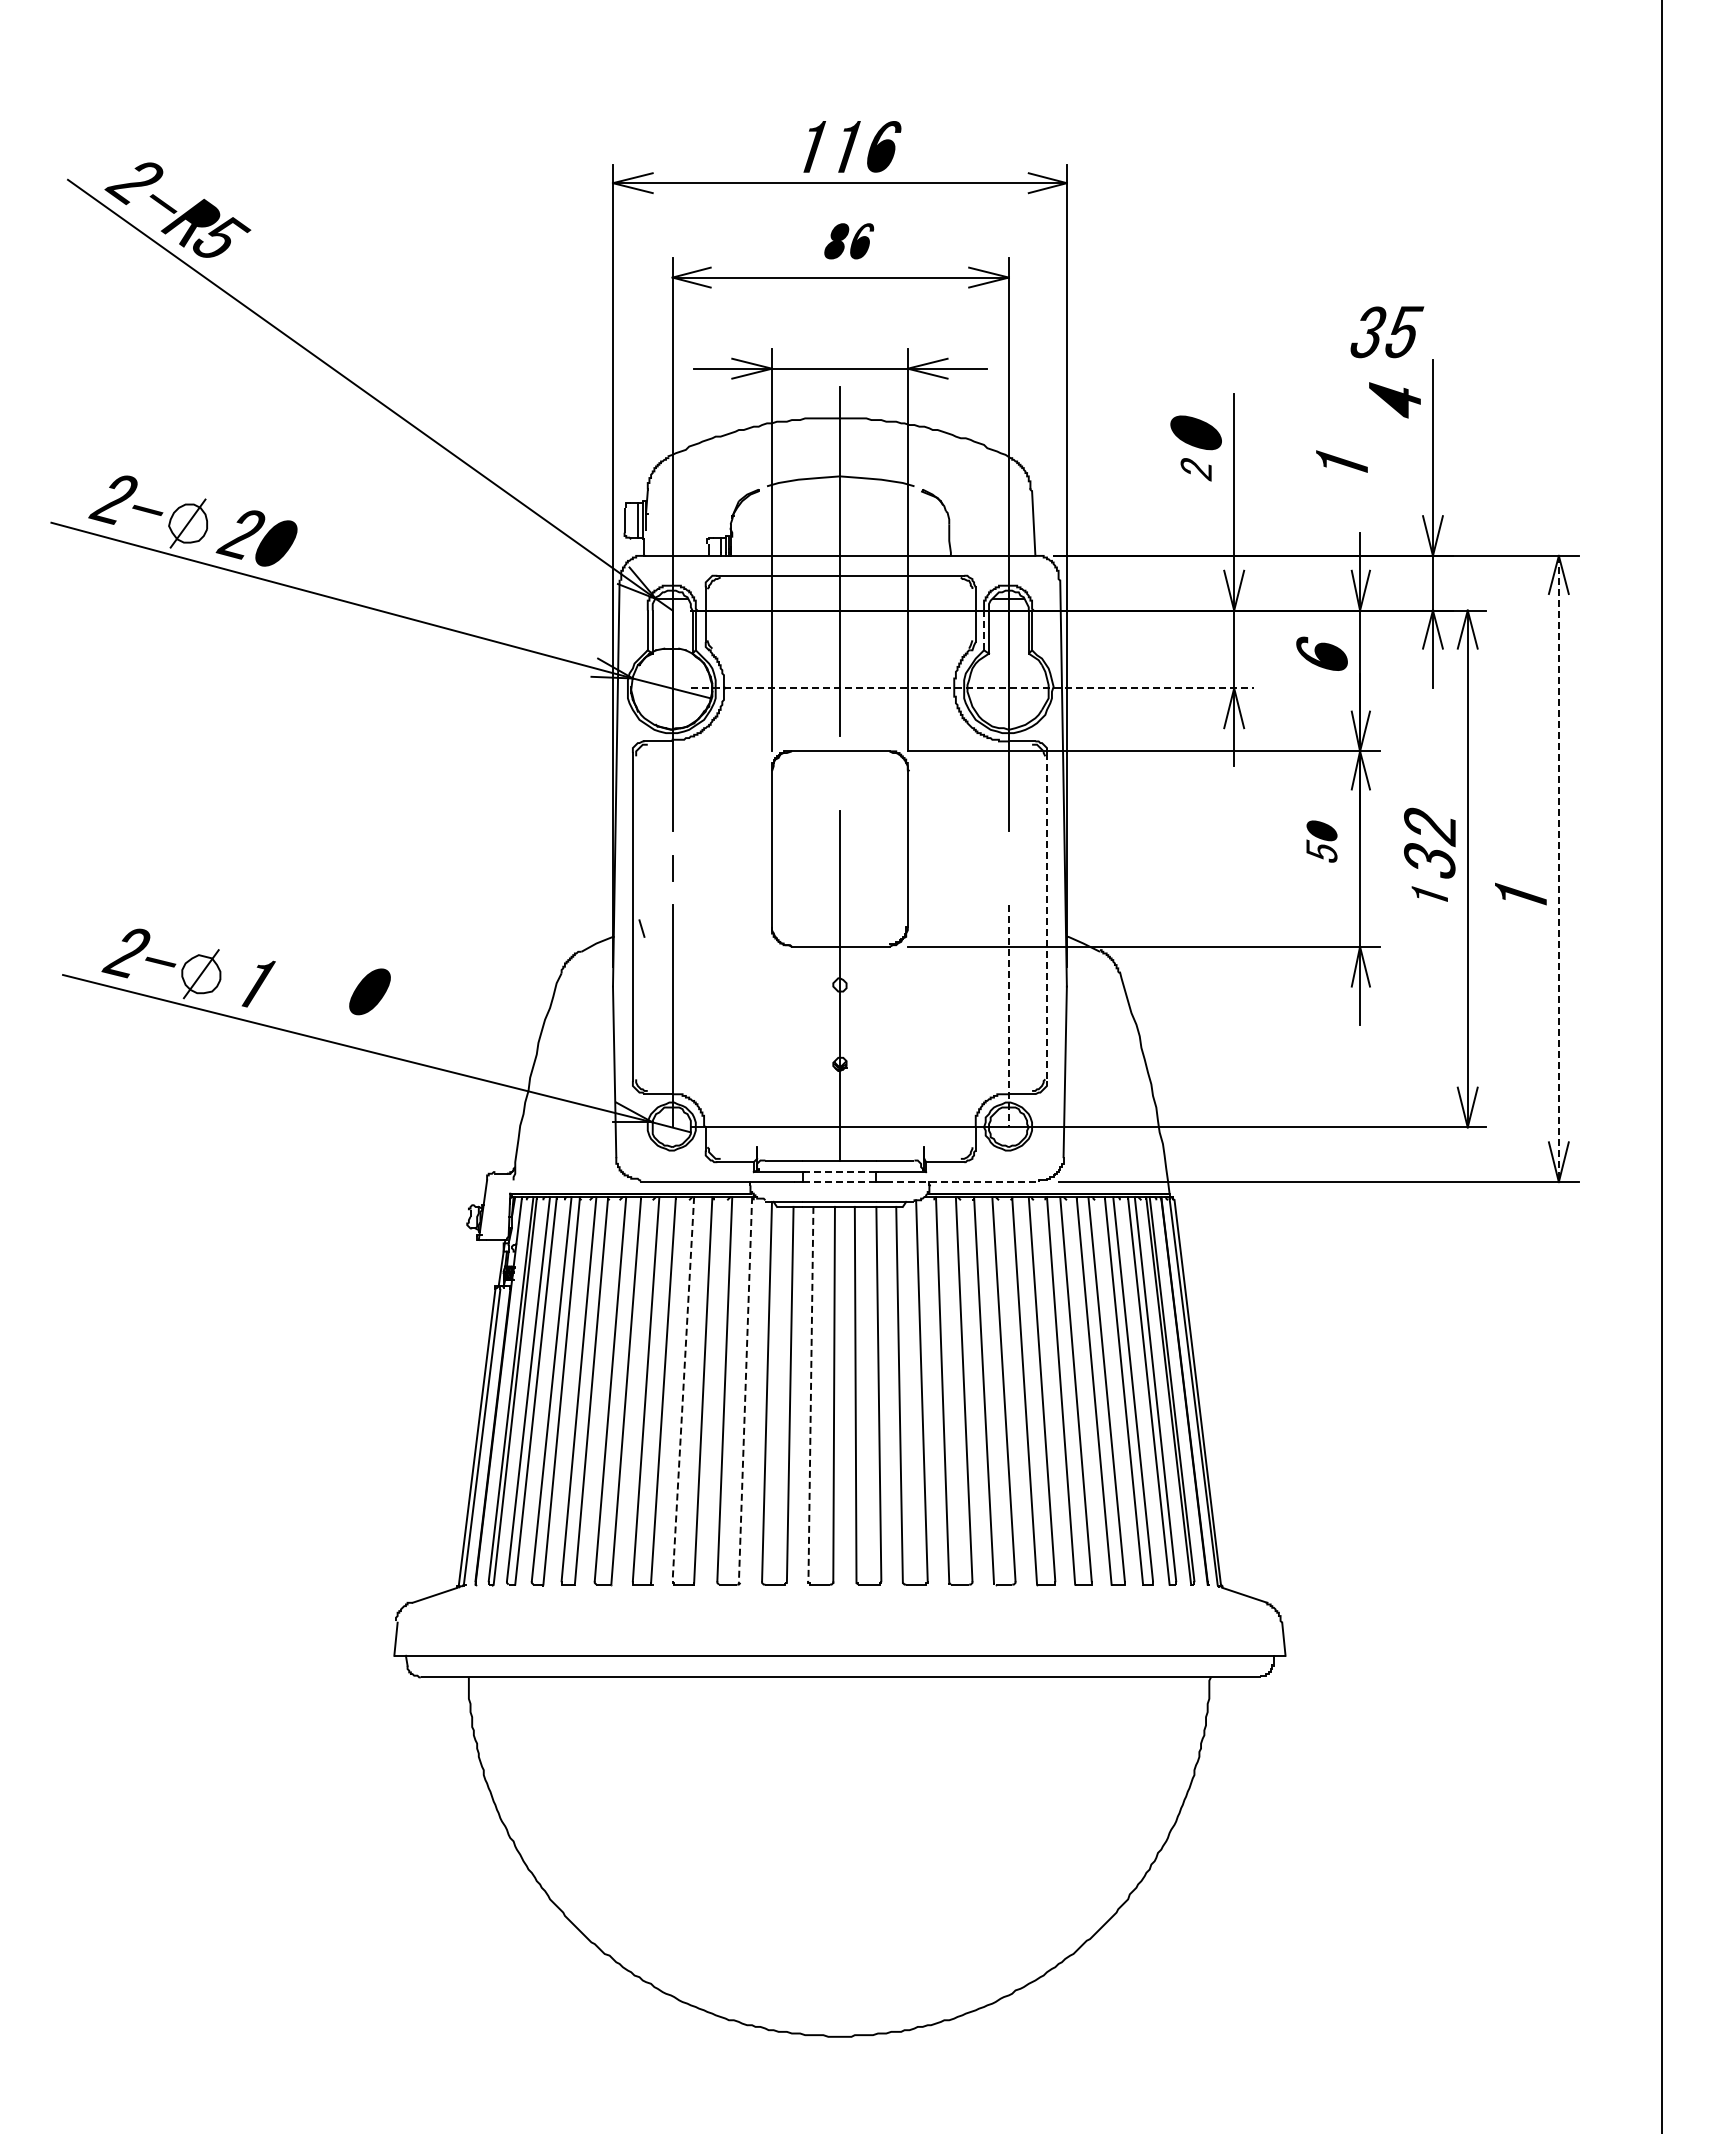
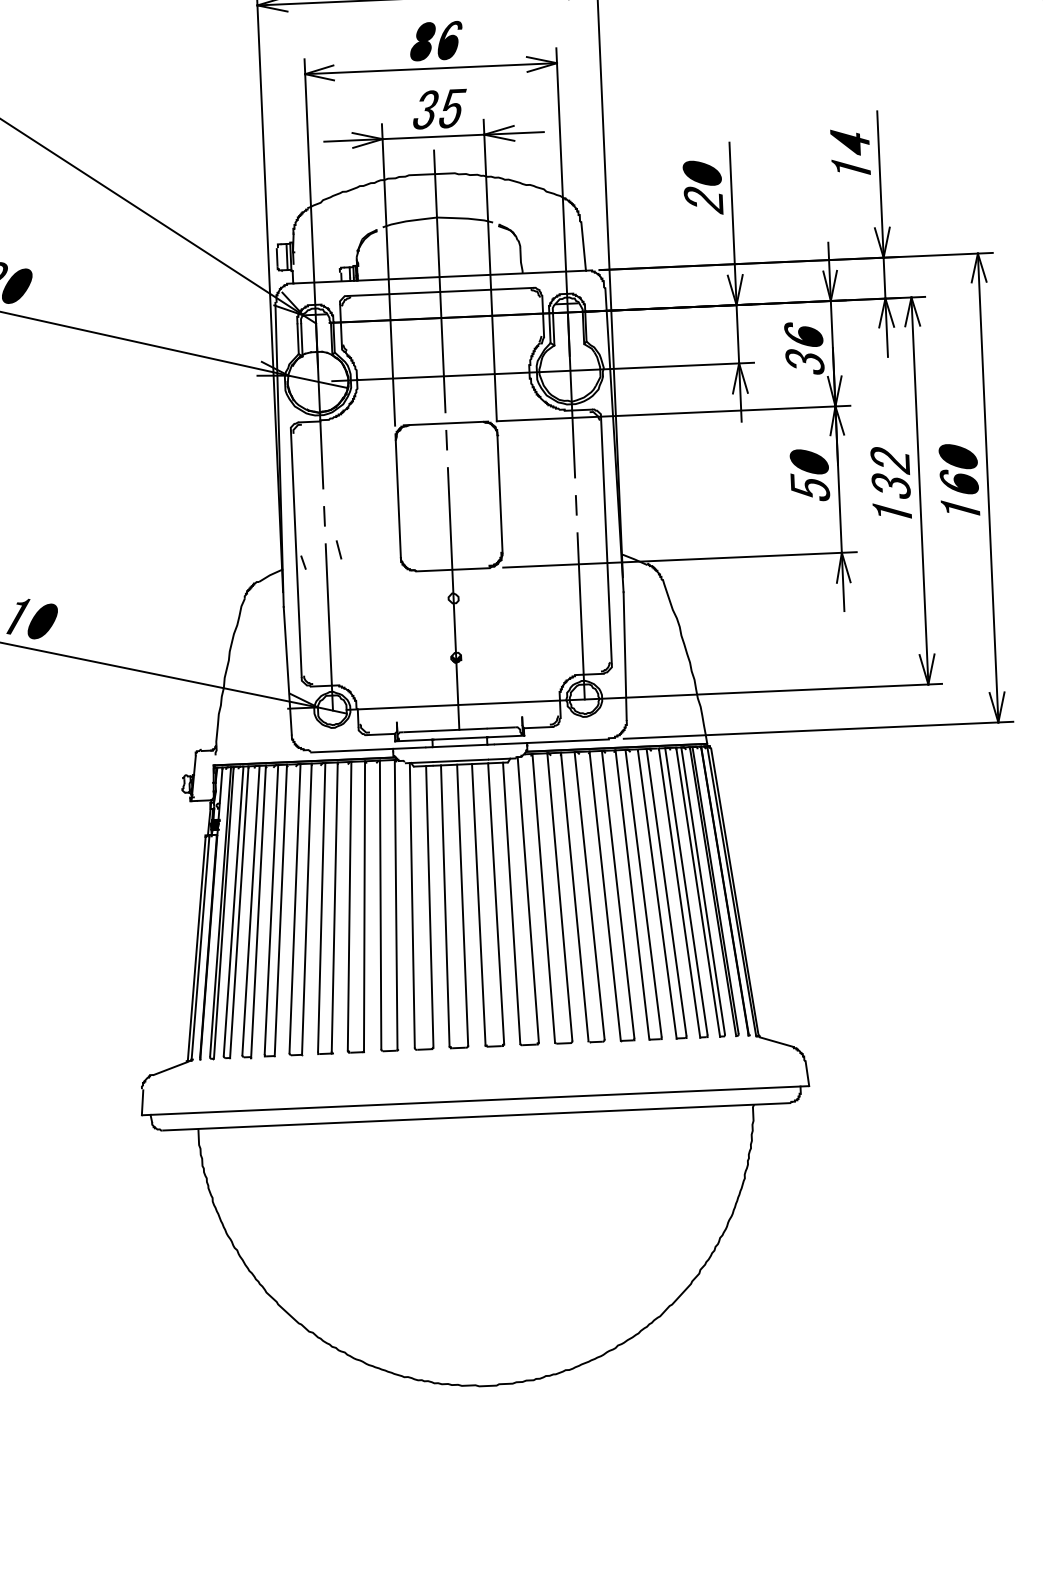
part: (848, 241) -> (435, 41), size x1.43
part: (1387, 332) -> (440, 109), moved
part: (1341, 461) -> (850, 167), moved
part: (1195, 469) -> (703, 200), size x1.67
line: (984, 630) -> (550, 328), dashed -> solid
line: (972, 688) -> (543, 372), dashed -> solid
part: (1321, 689) -> (804, 361), added
line: (839, 773) -> (446, 440), added
part: (1321, 841) -> (809, 475), size x1.67
part: (1520, 842) -> (958, 469), added
line: (1008, 867) -> (575, 504), added
line: (1558, 869) -> (987, 488), dashed -> solid
part: (1429, 893) -> (892, 510), size x1.43
line: (689, 913) -> (338, 549), added
line: (1047, 917) -> (606, 541), dashed -> solid
part: (369, 991) -> (42, 621), moved
line: (1008, 1016) -> (580, 616), dashed -> solid
line: (840, 1172) -> (460, 738), dashed -> solid
line: (840, 1182) -> (460, 746), dashed -> solid
line: (963, 1182) -> (552, 742), dashed -> solid
line: (683, 1389) -> (349, 906), dashed -> solid
line: (745, 1390) -> (396, 905), dashed -> solid
line: (810, 1394) -> (444, 905), dashed -> solid

